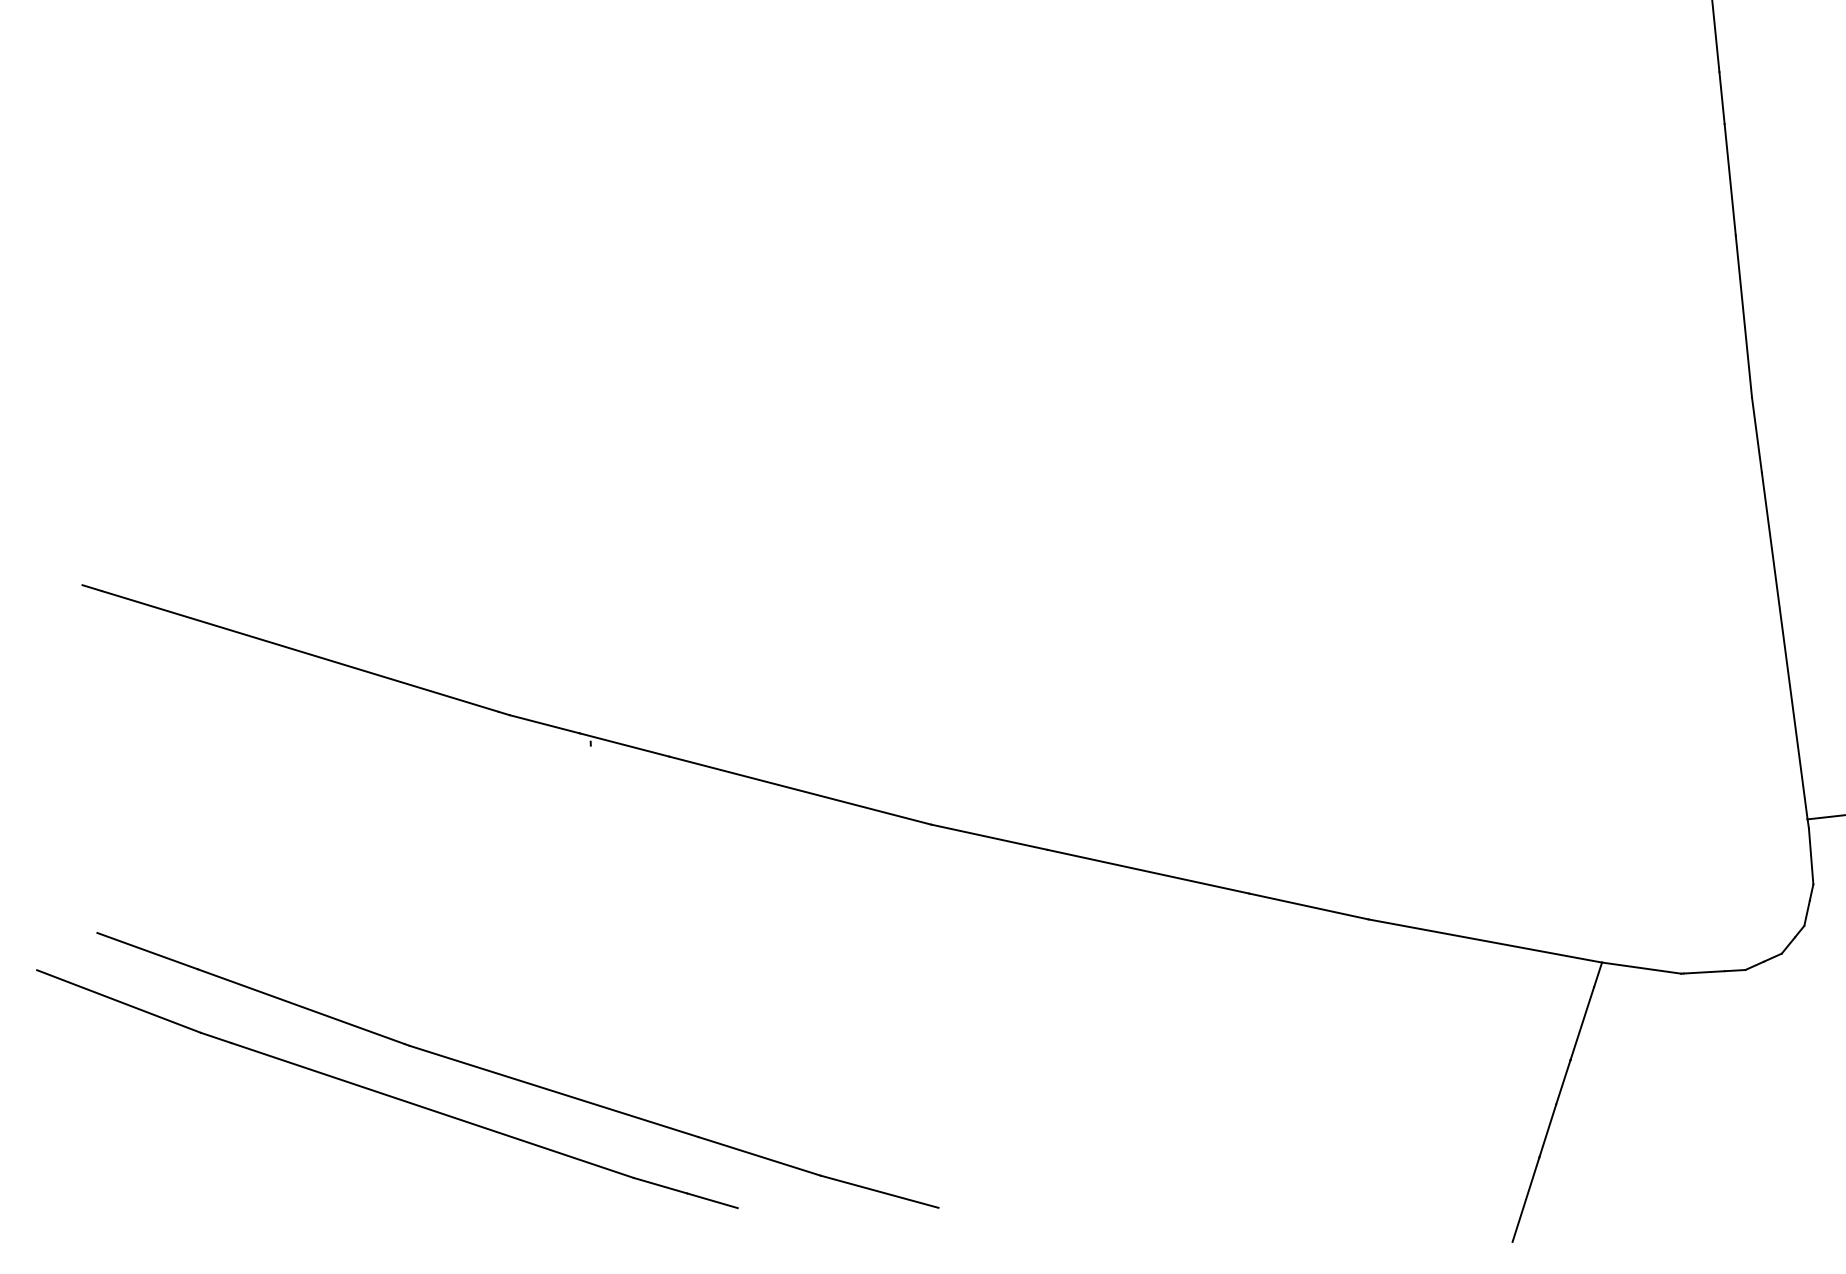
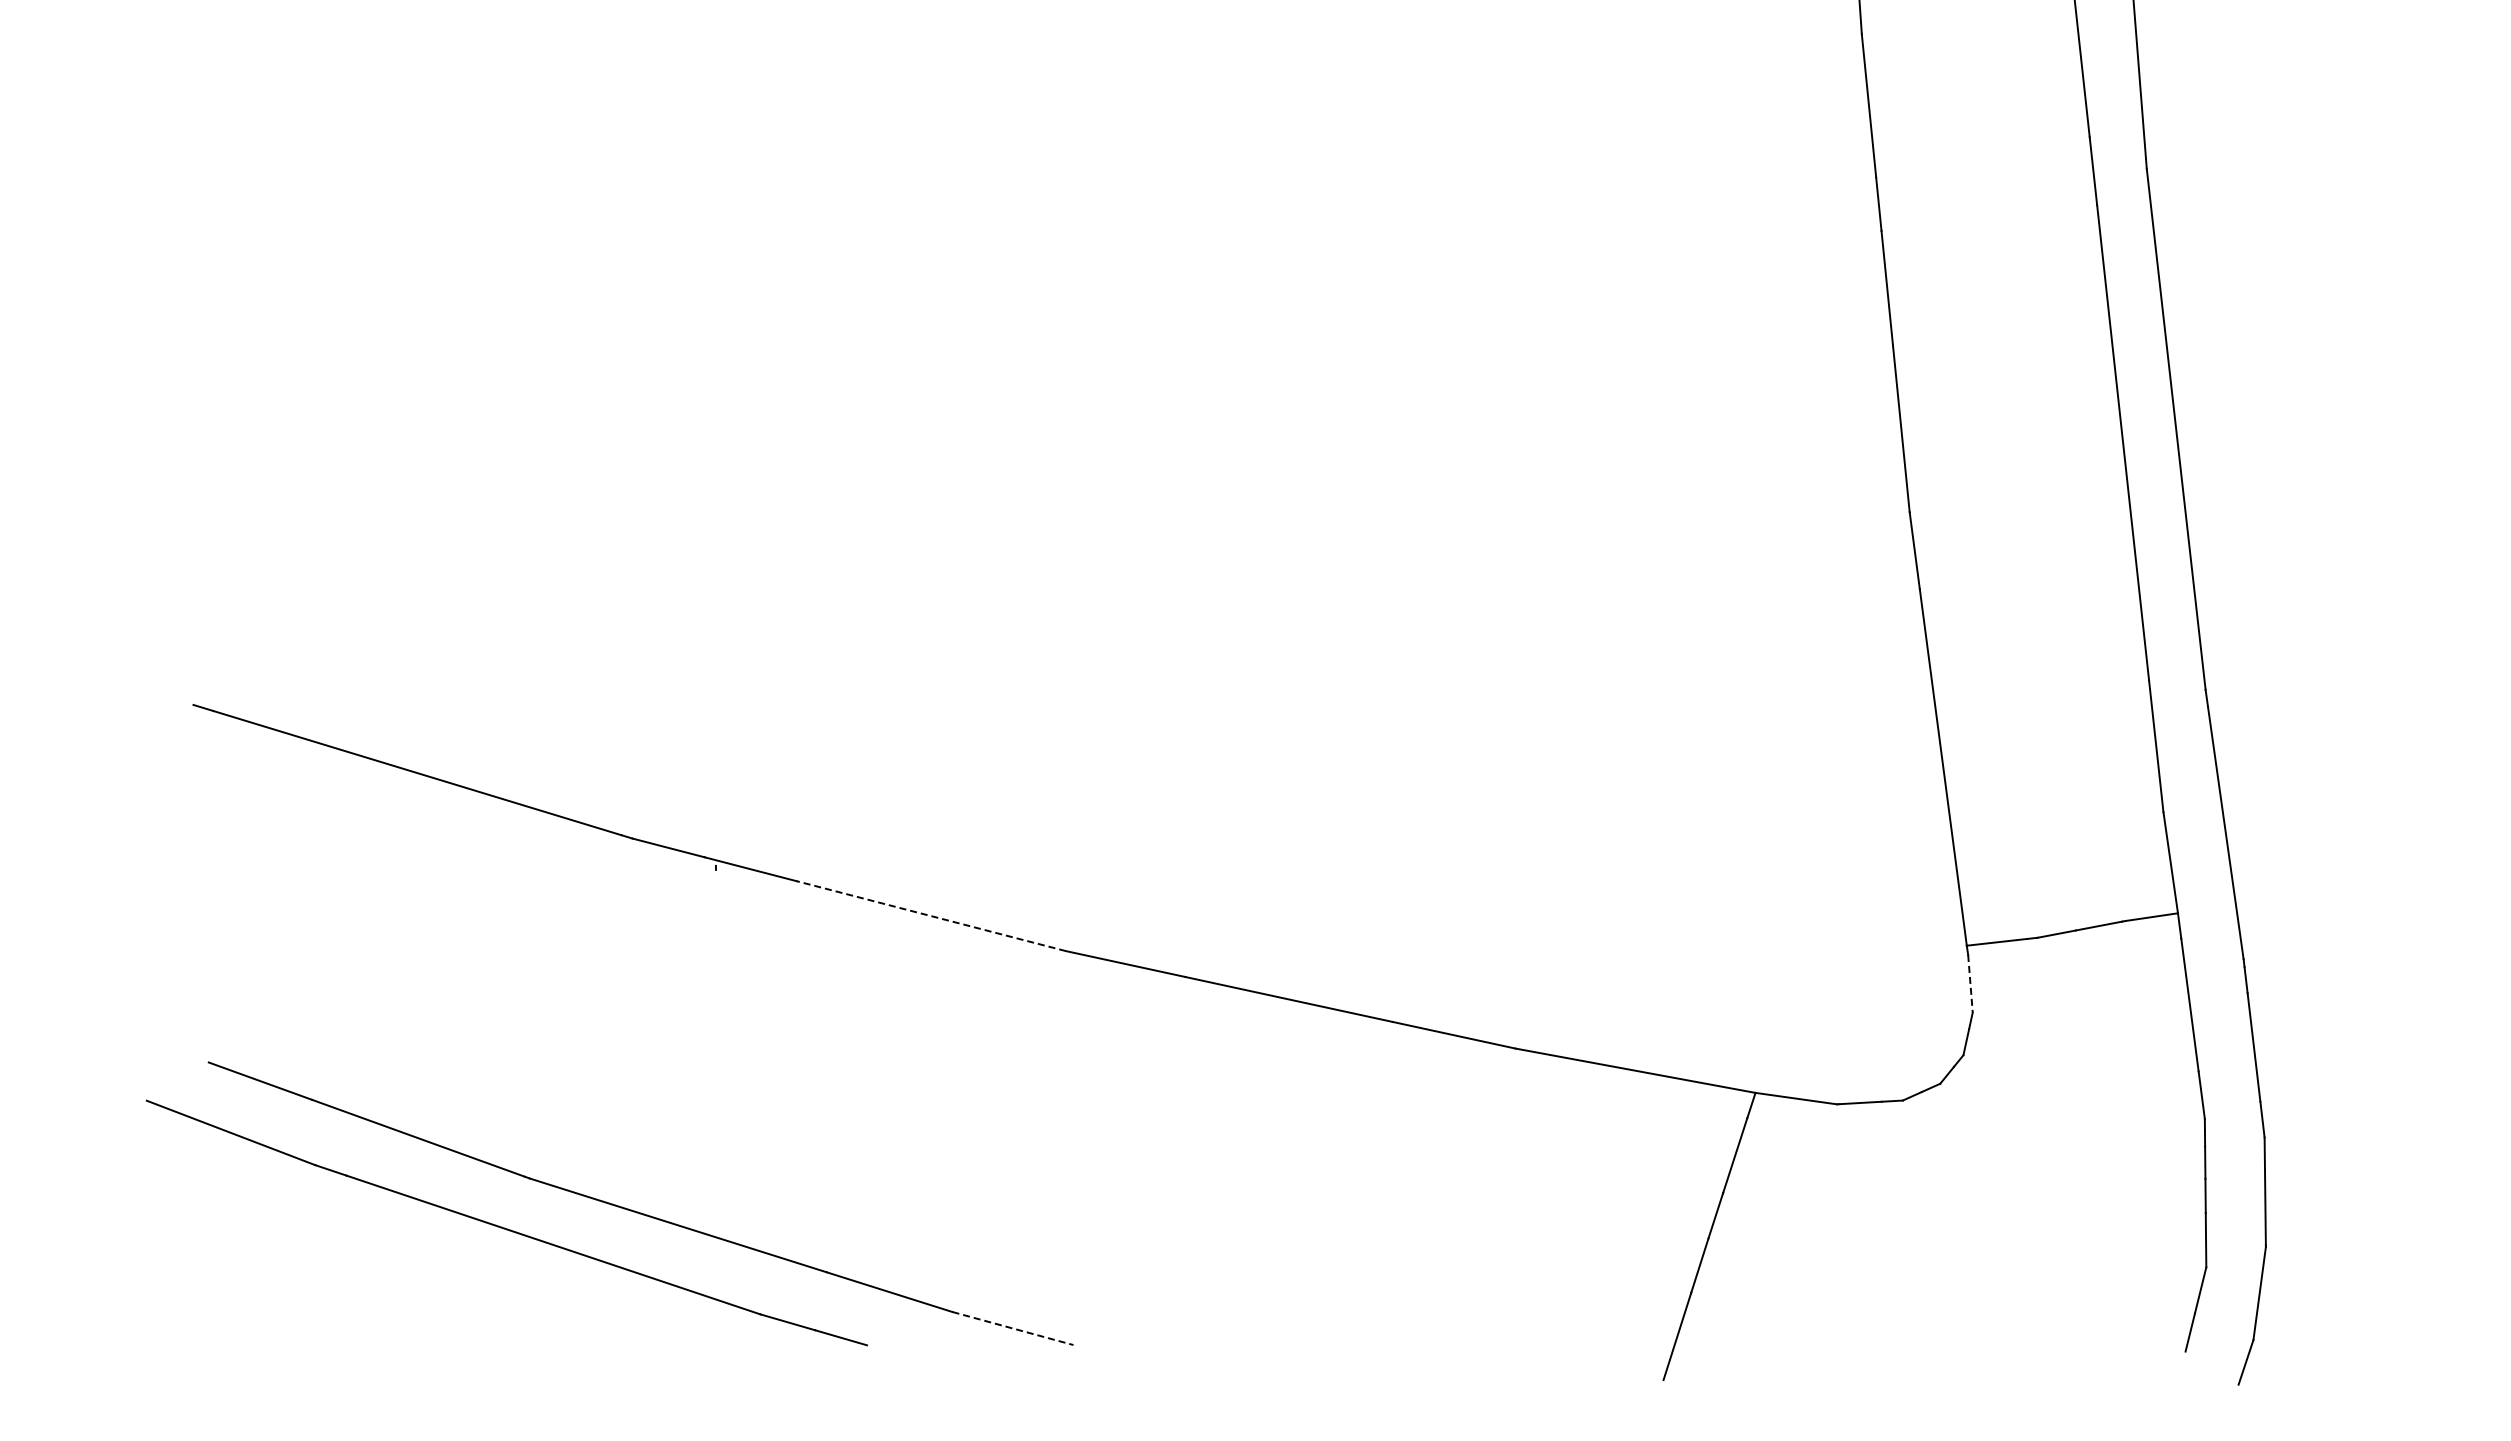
line: (799, 790) -> (930, 916), solid -> dashed
line: (1811, 856) -> (1970, 983), solid -> dashed
line: (879, 1191) -> (1012, 1328), solid -> dashed

